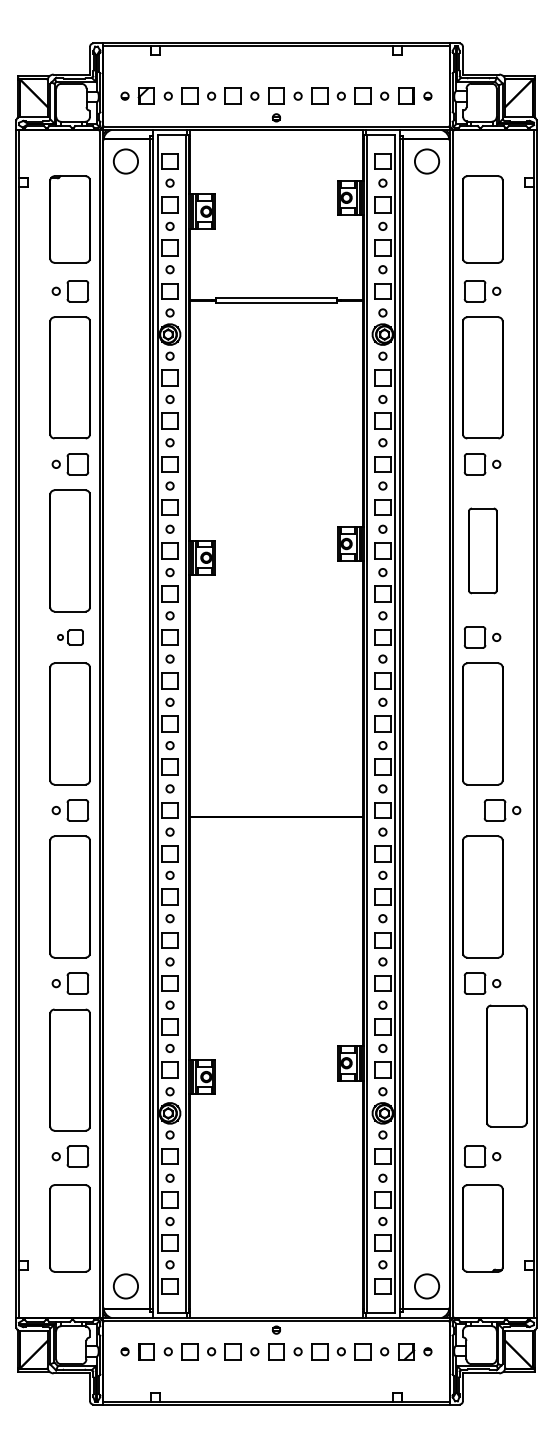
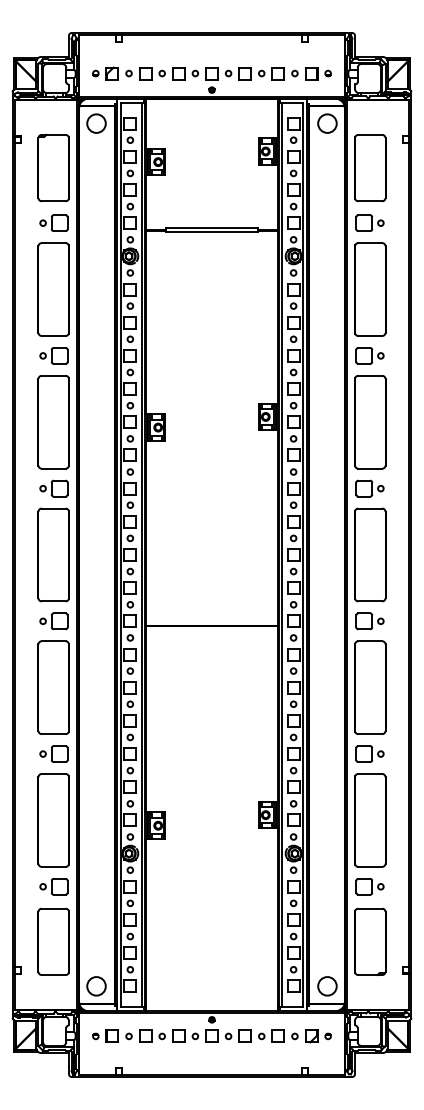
part: (482, 550) -> (369, 421), size x1.43
part: (70, 637) -> (54, 488), size x1.43
part: (502, 810) -> (369, 621), moved
part: (506, 1065) -> (369, 819), moved

